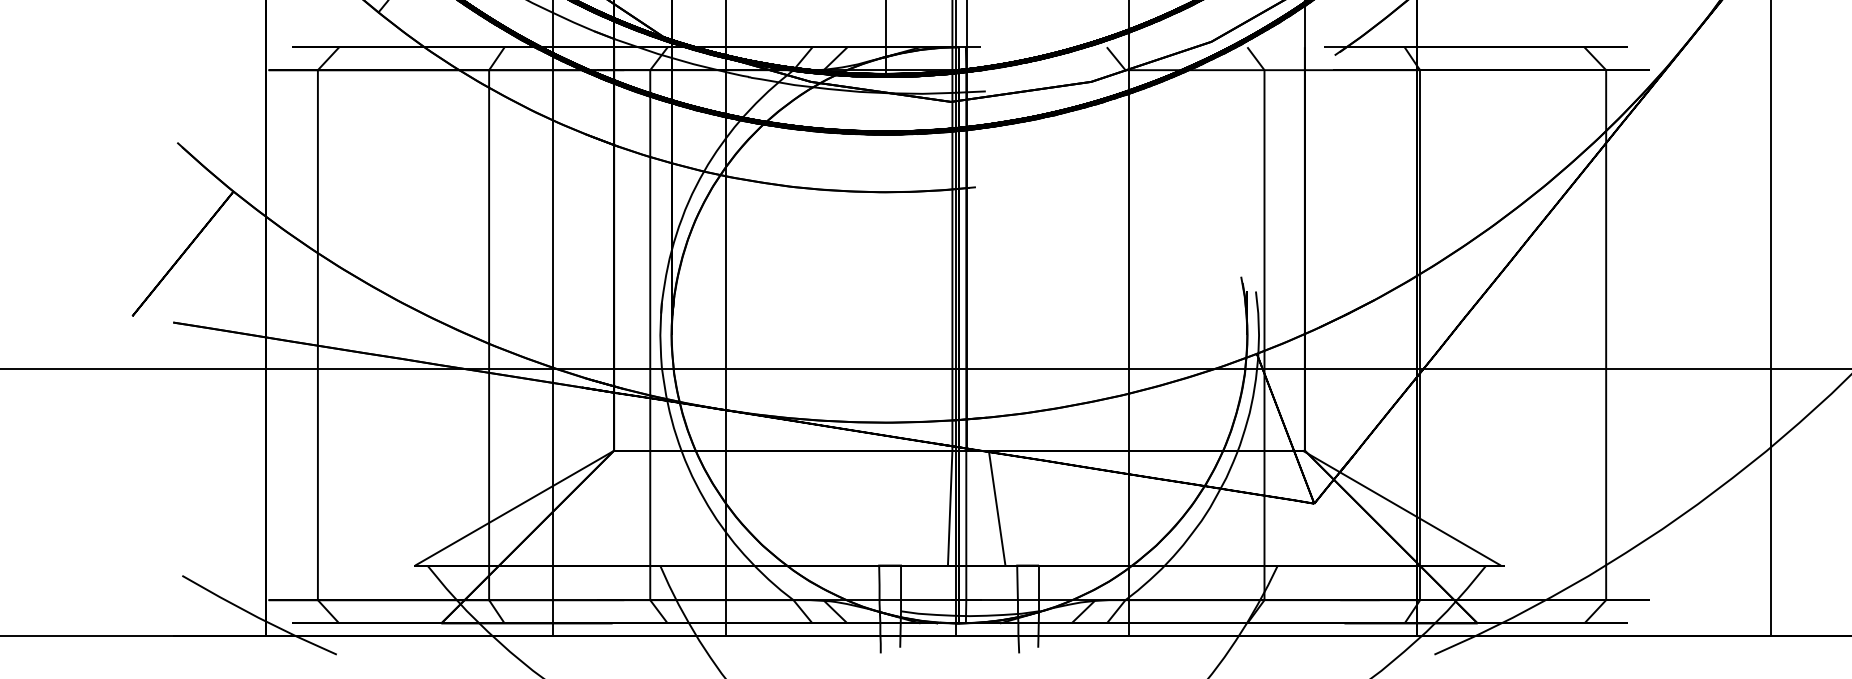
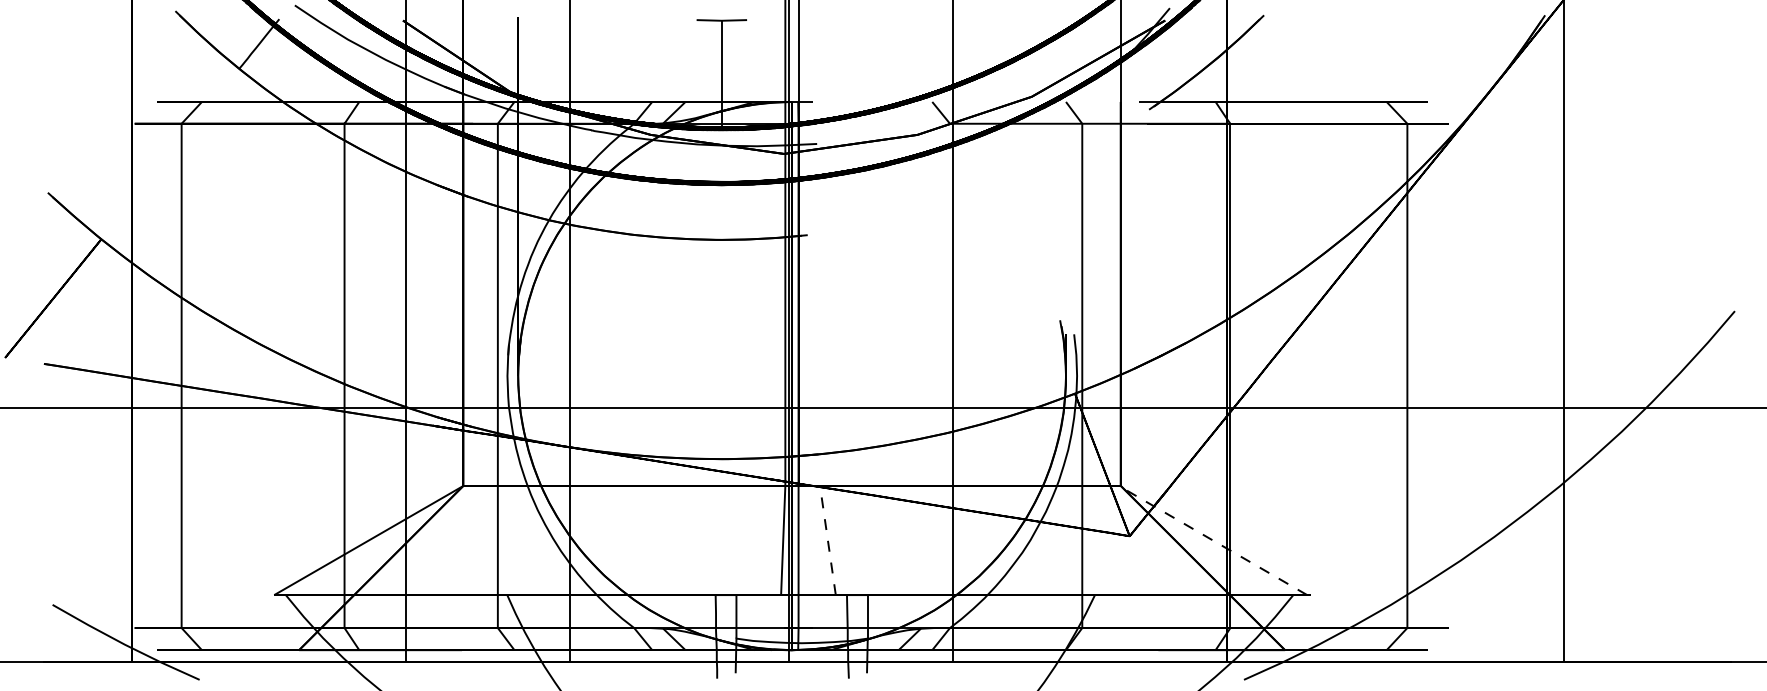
line: (996, 507) -> (827, 539), solid -> dashed
line: (1401, 508) -> (1212, 540), solid -> dashed

